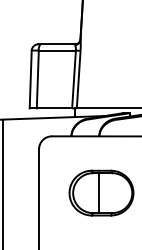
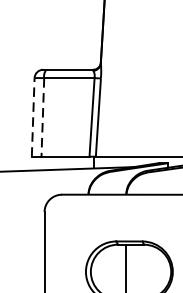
line: (30, 79) -> (32, 117), solid -> dashed
line: (37, 79) -> (42, 117), solid -> dashed

